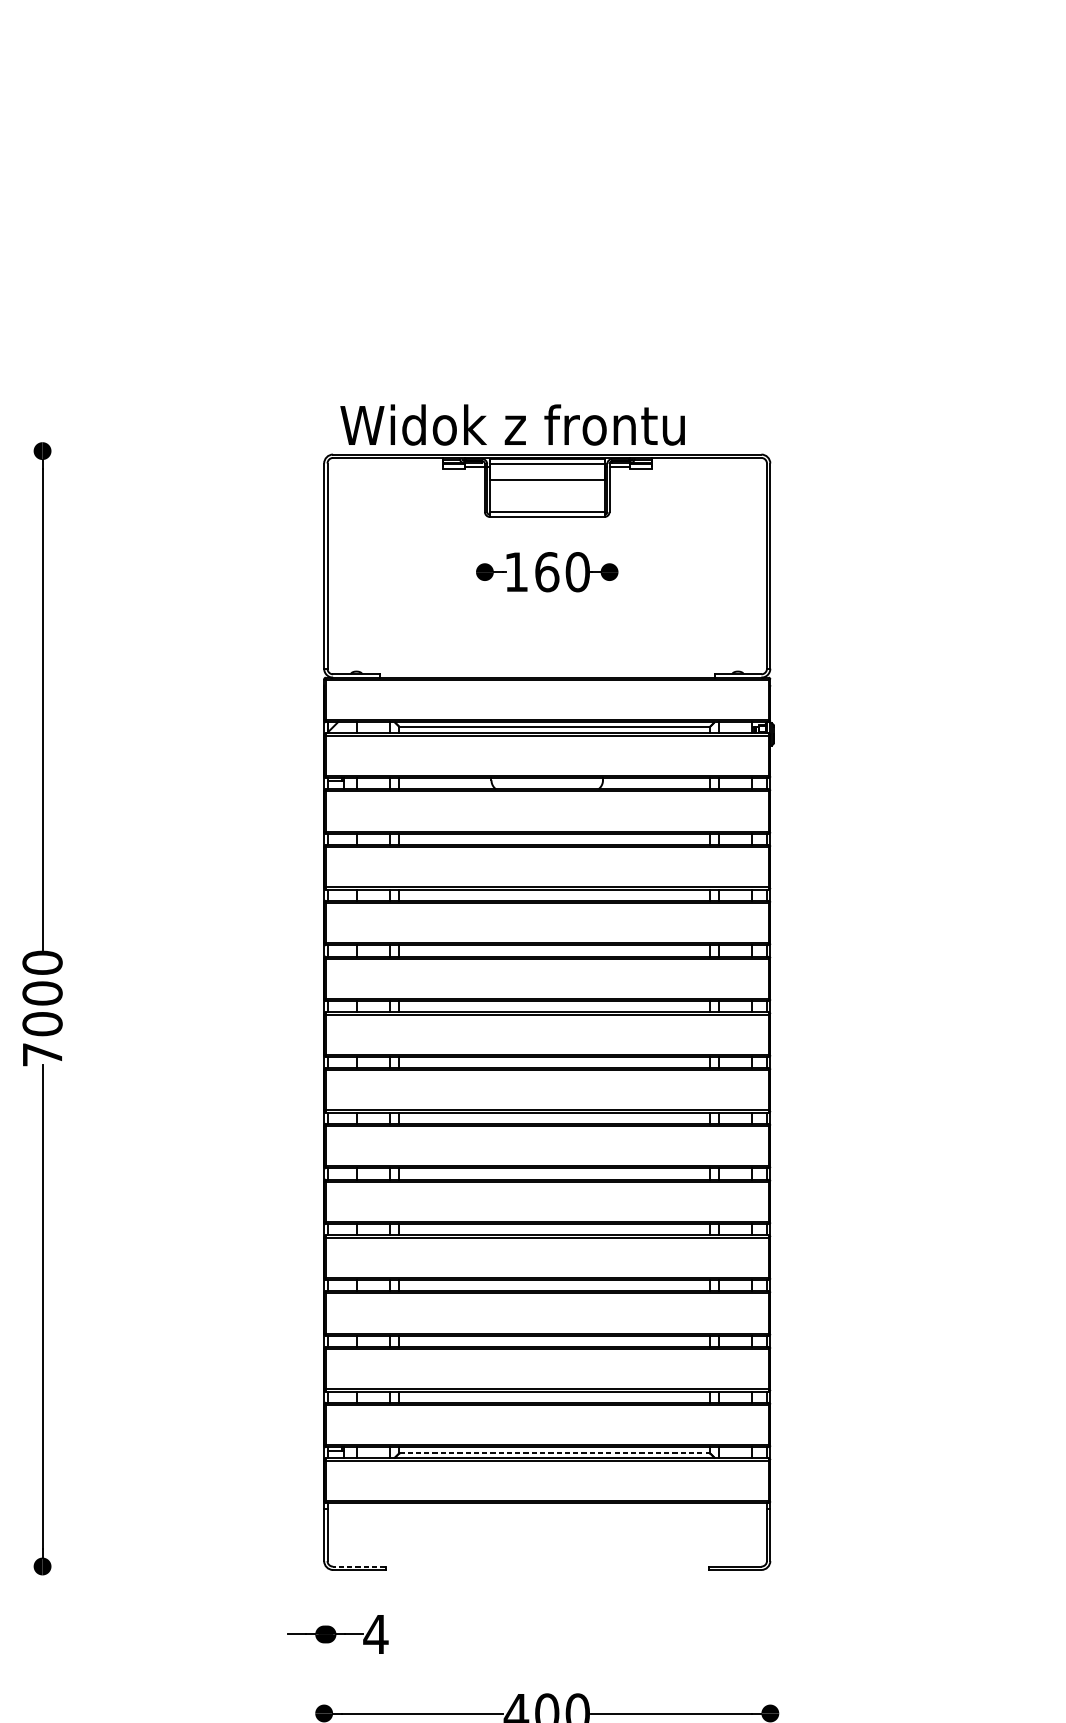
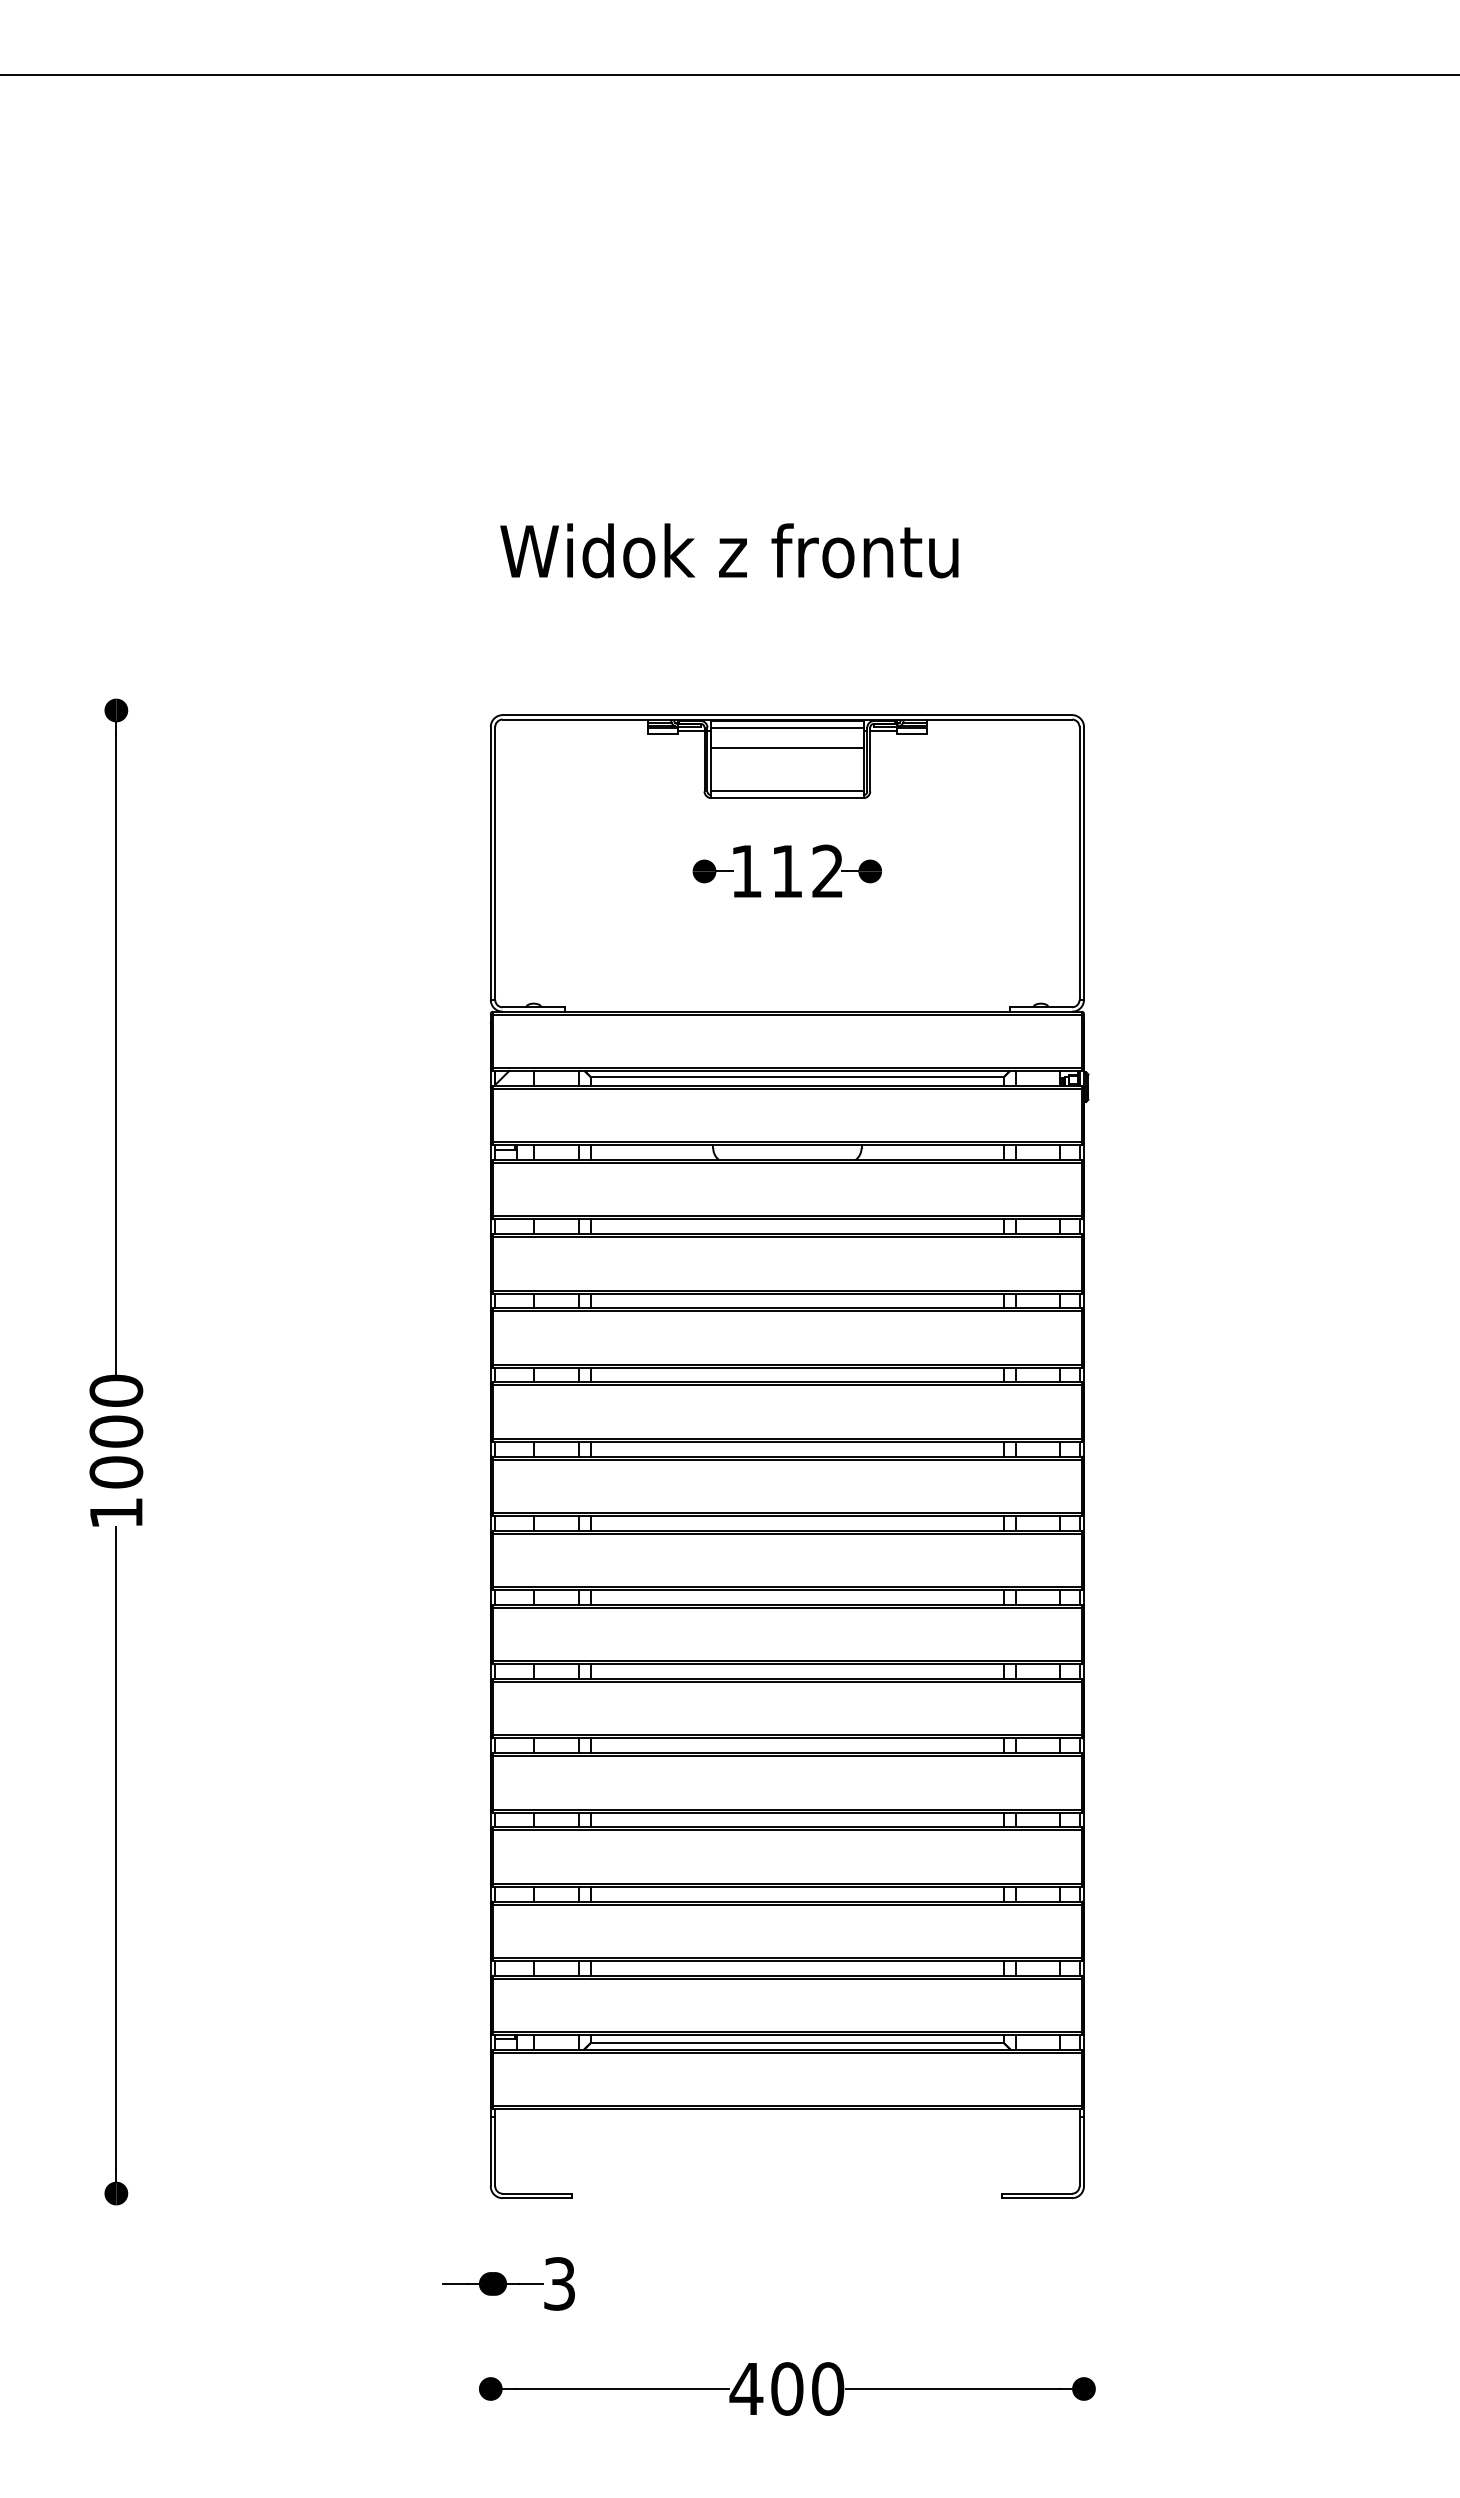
text: (512, 424) -> (729, 550), moved
text: (562, 572) -> (807, 871), 160 -> 112
text: (42, 1055) -> (116, 1513), 7000 -> 1000
line: (554, 1452) -> (797, 2042), dashed -> solid
line: (359, 1566) -> (537, 2193), dashed -> solid
text: (375, 1634) -> (559, 2283), 4 -> 3

